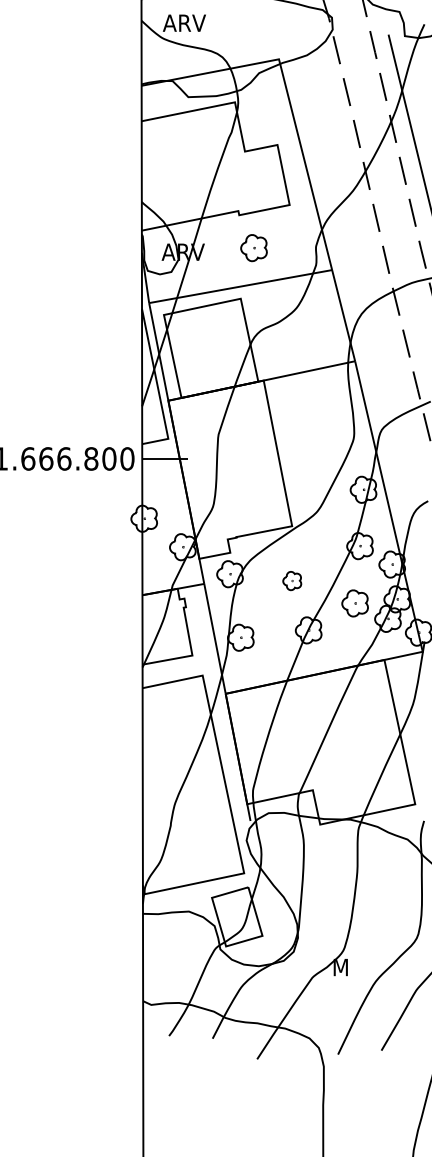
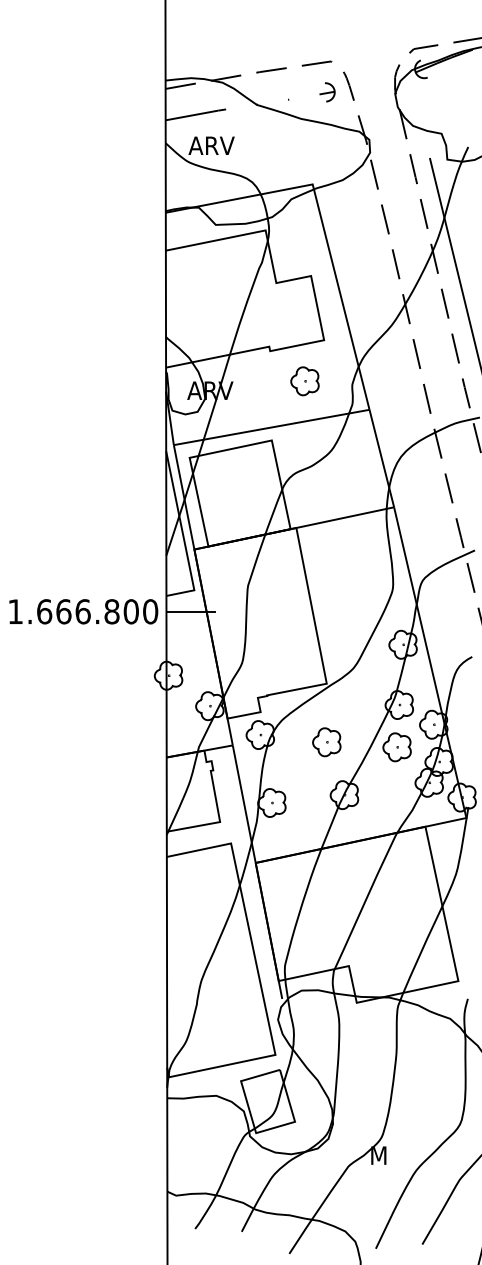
part: (253, 248) -> (304, 381), moved
part: (291, 581) -> (326, 742), size x1.43
part: (354, 603) -> (396, 747), moved

